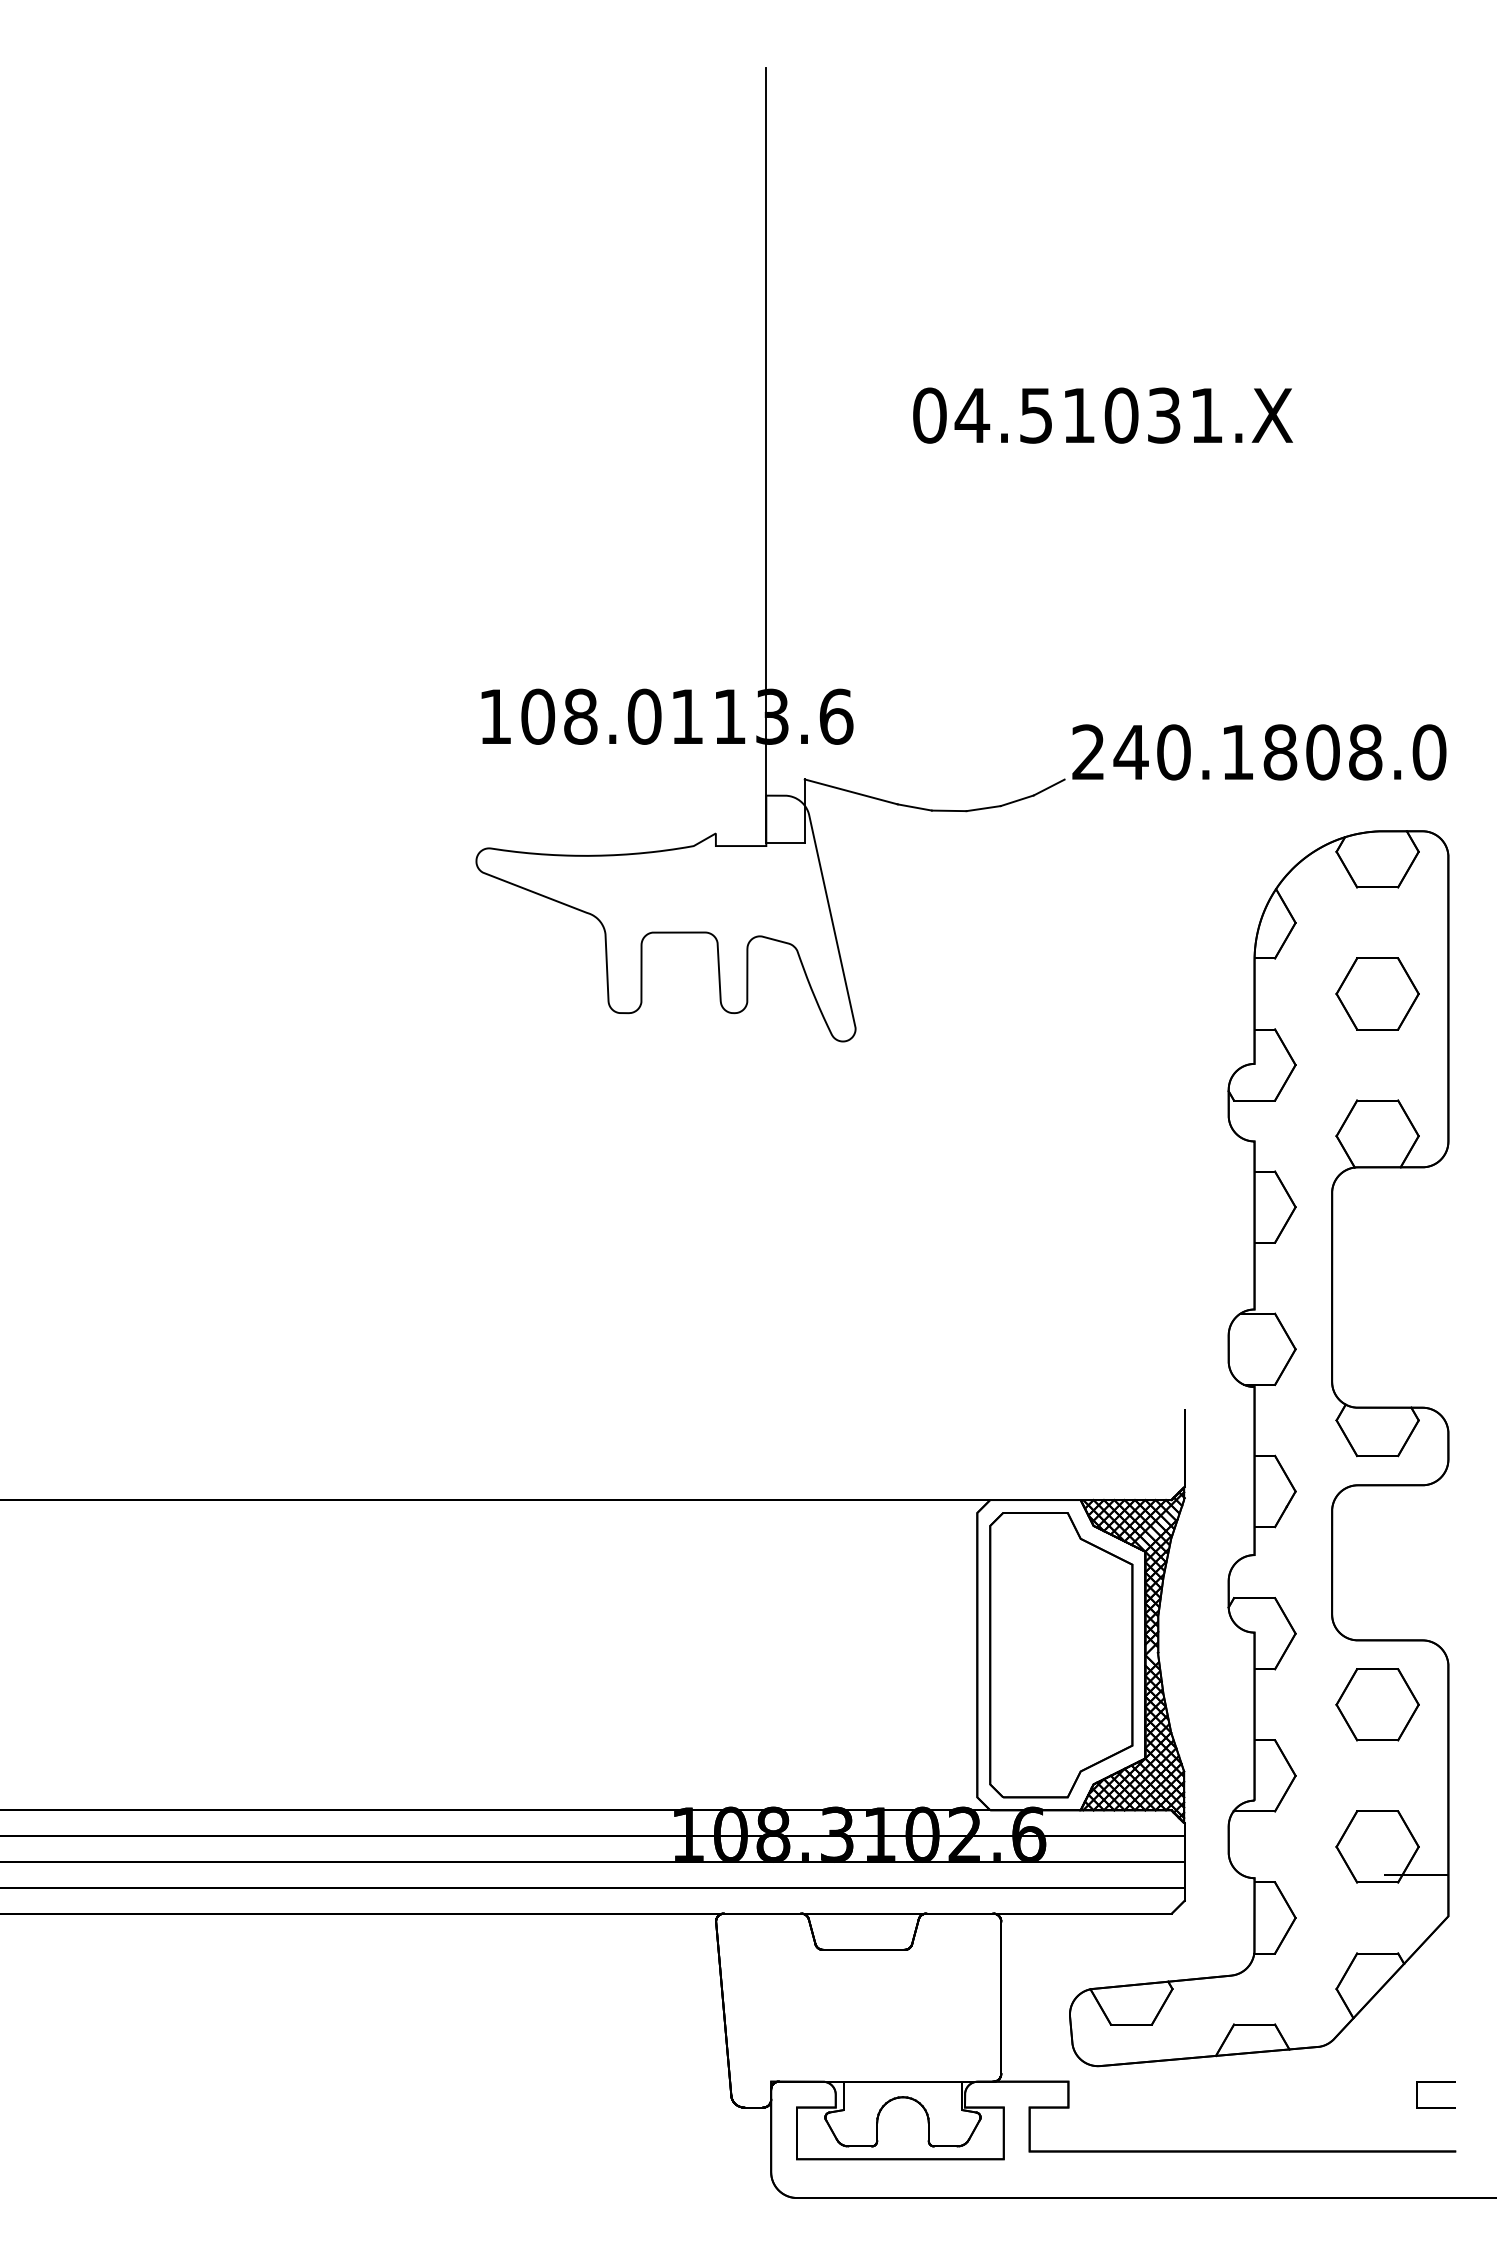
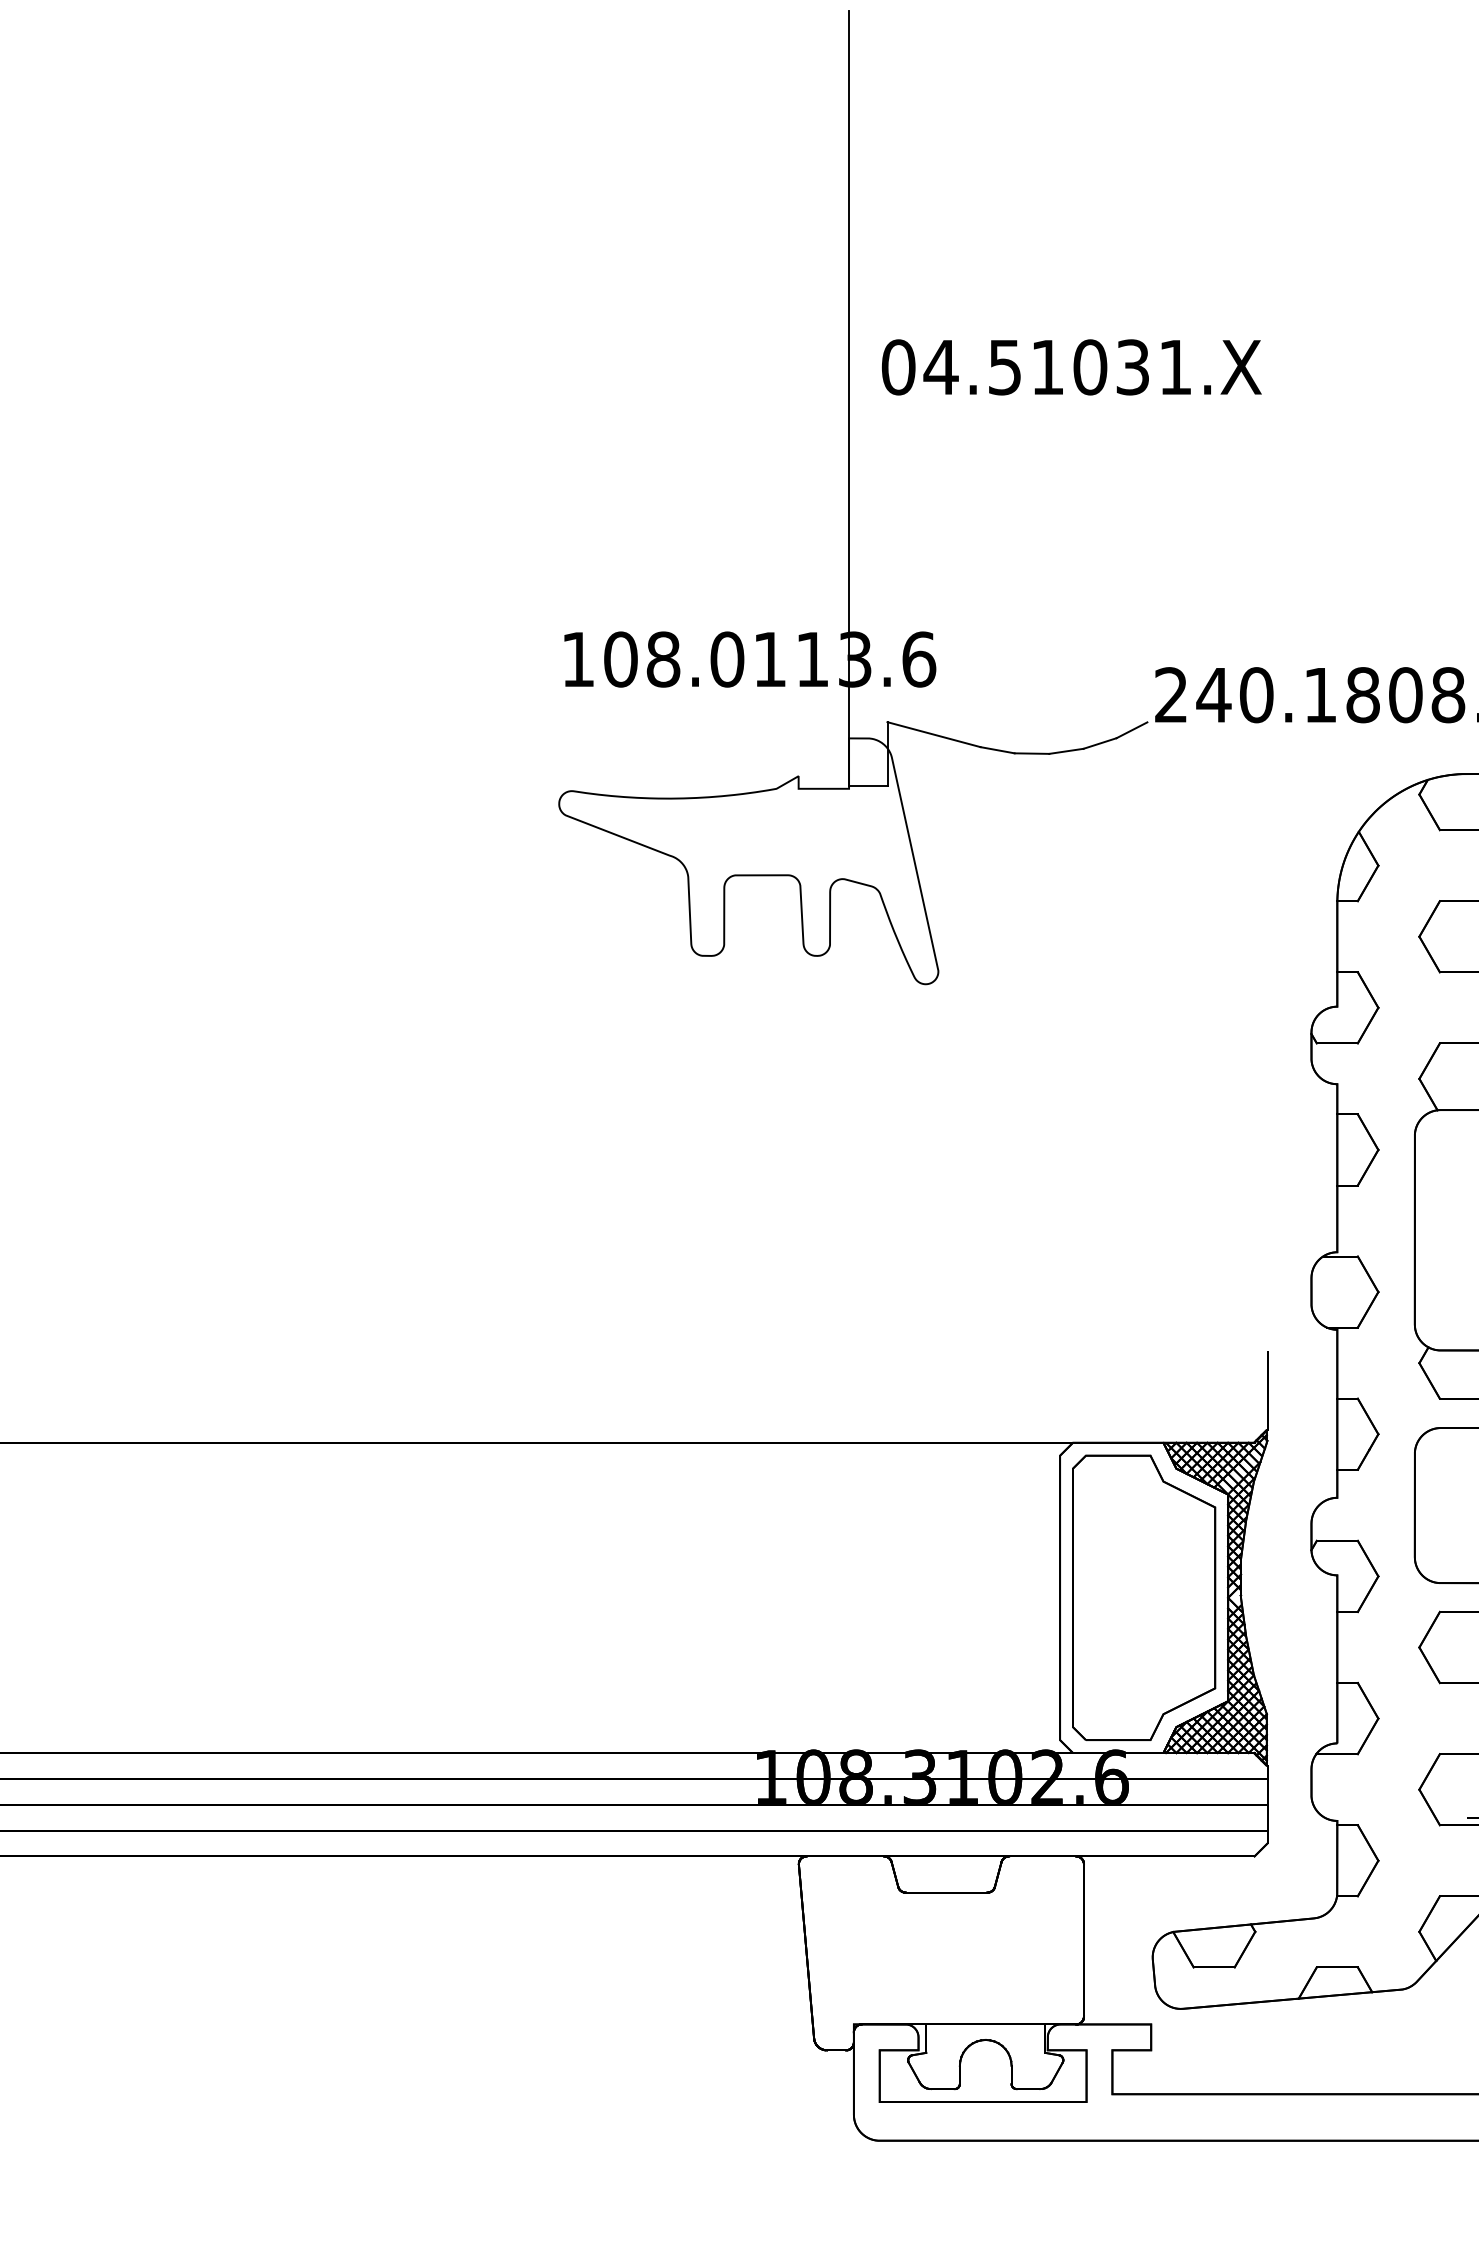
text: (1102, 415) -> (1071, 367), moved

